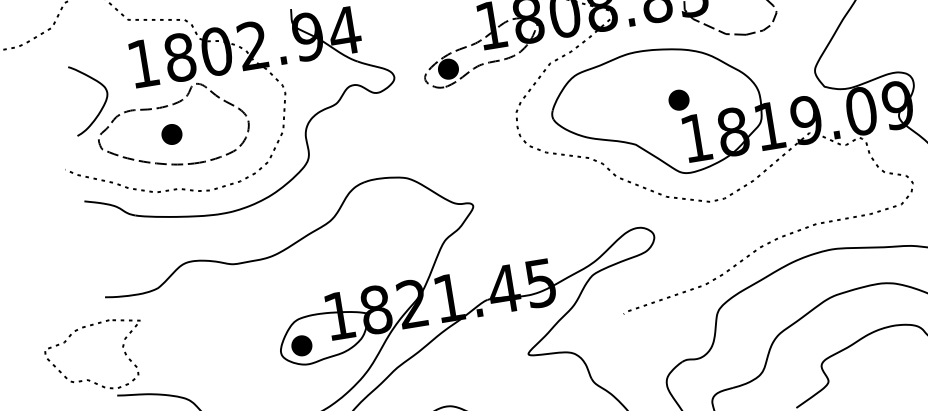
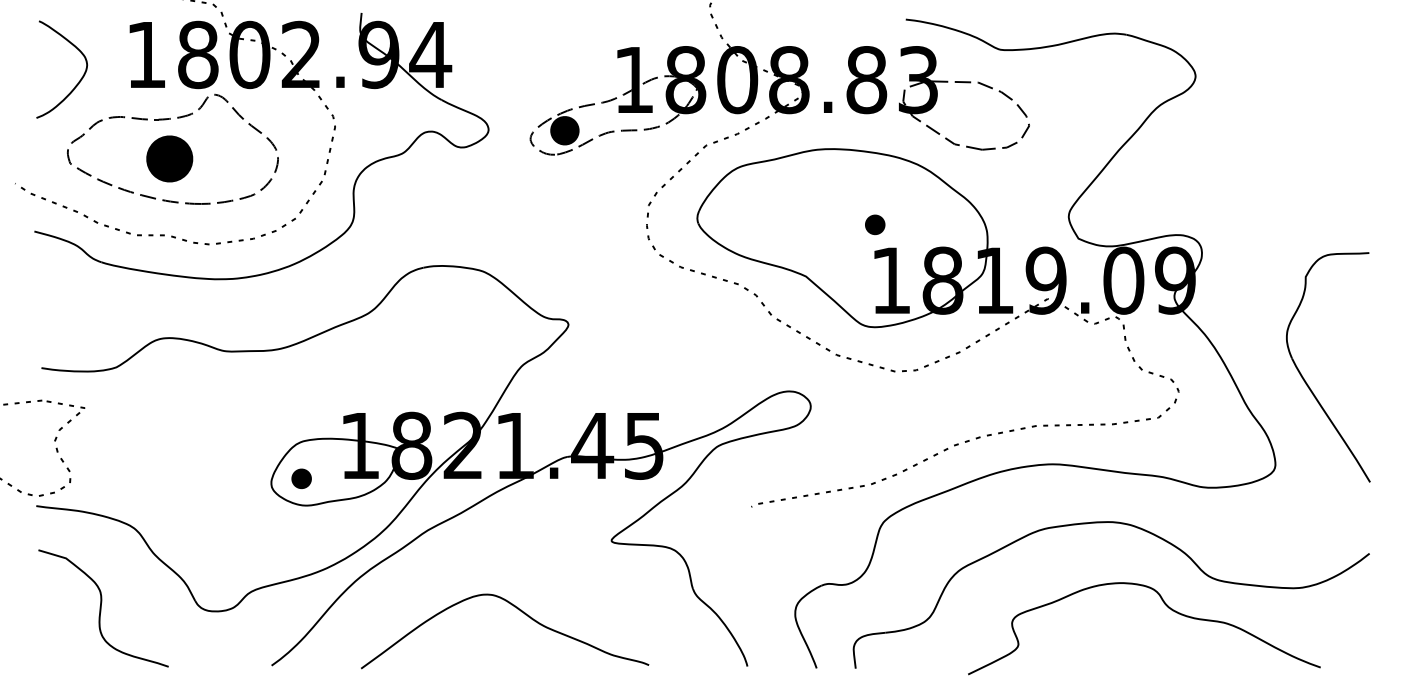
part: (678, 100) -> (874, 224), size x0.7
curve: (103, 105) -> (78, 81), moved
part: (171, 134) -> (169, 158), size x1.6
part: (301, 345) -> (301, 478), size x0.7

